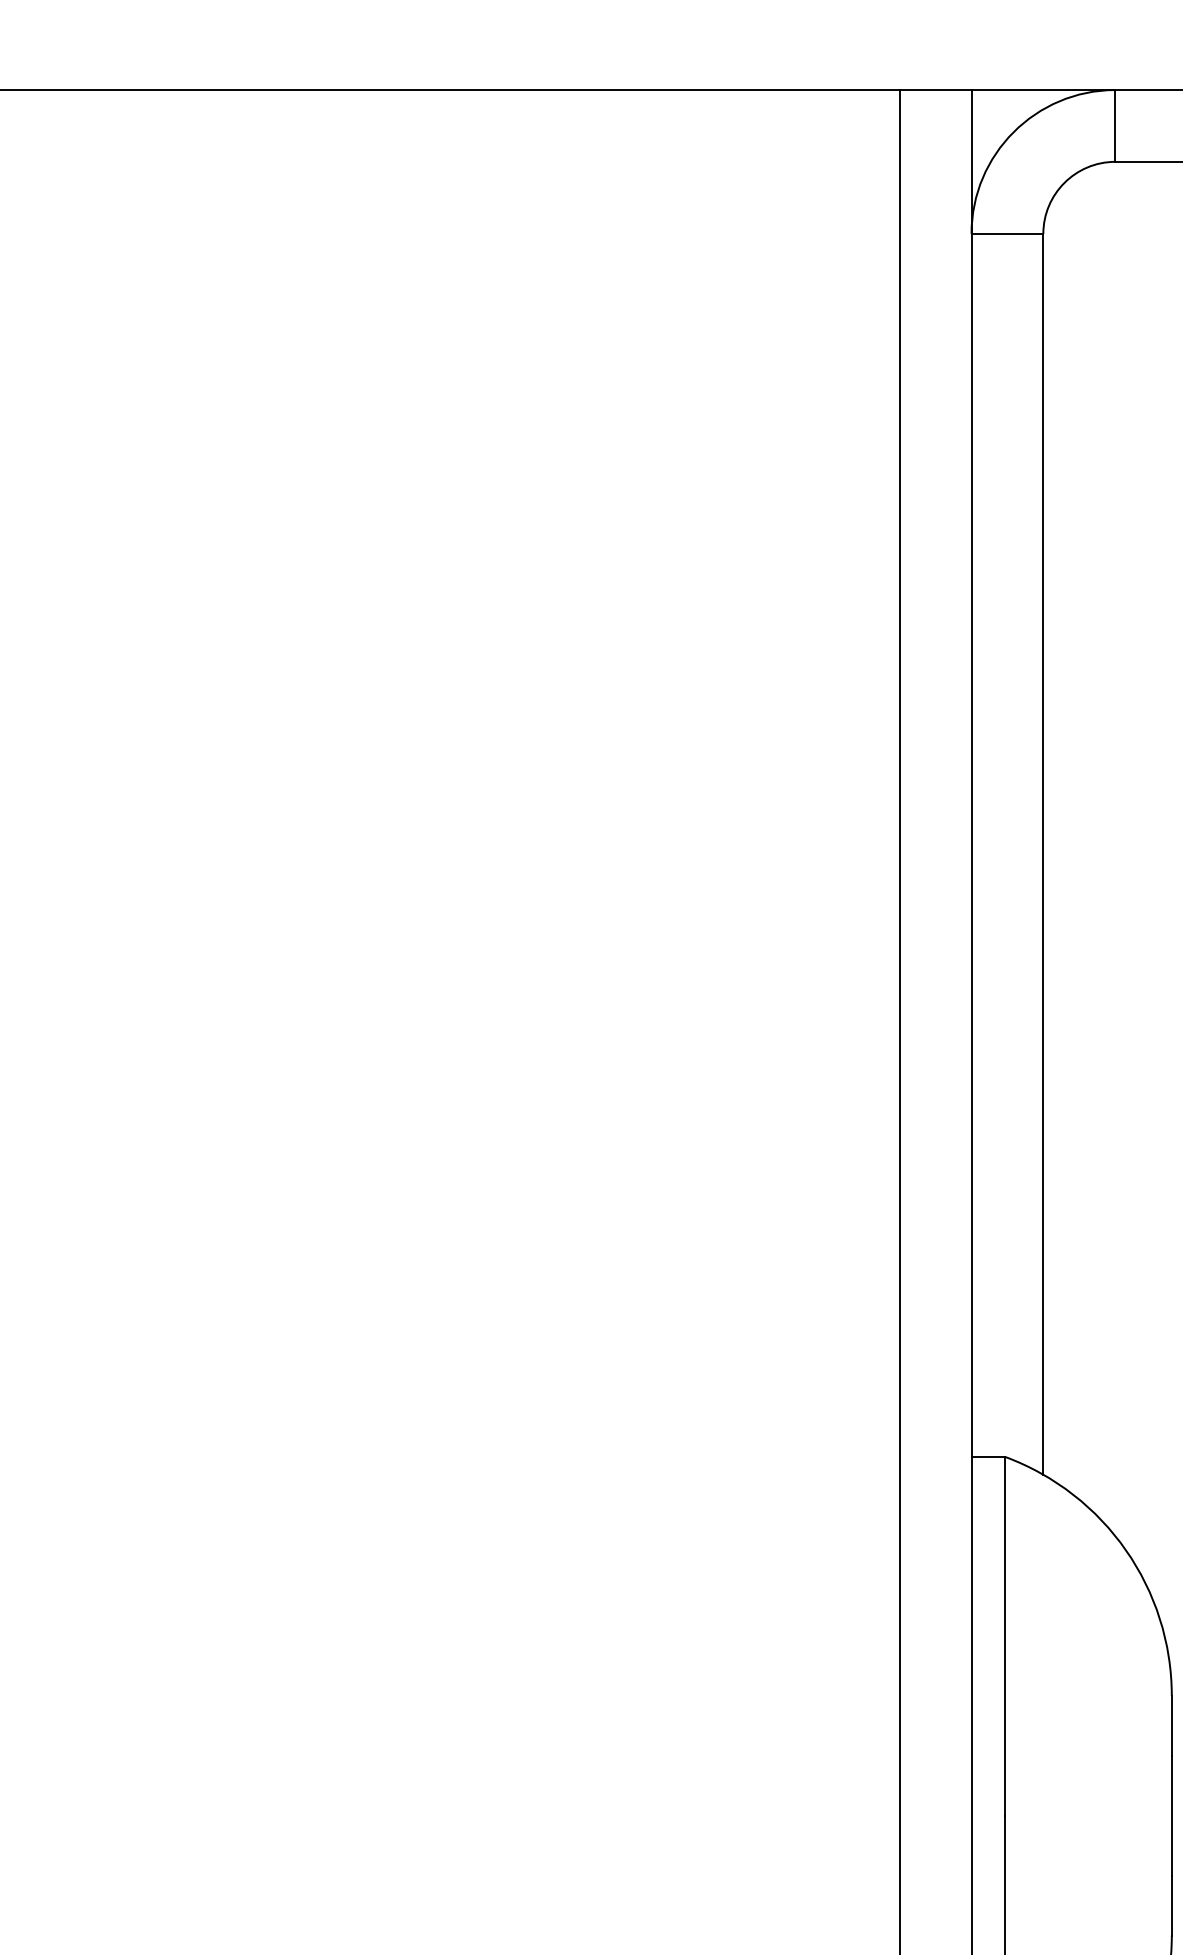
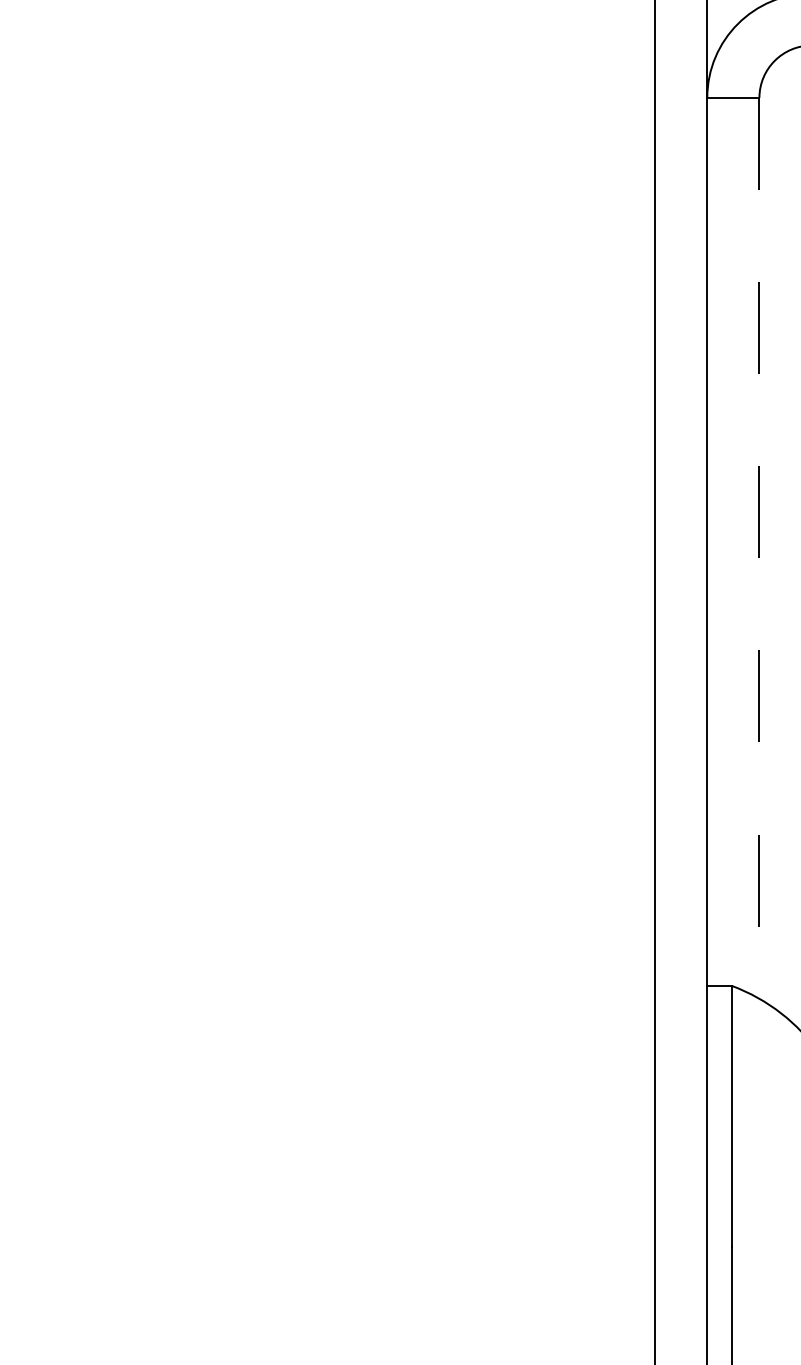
line: (1043, 854) -> (759, 548), solid -> dashed

